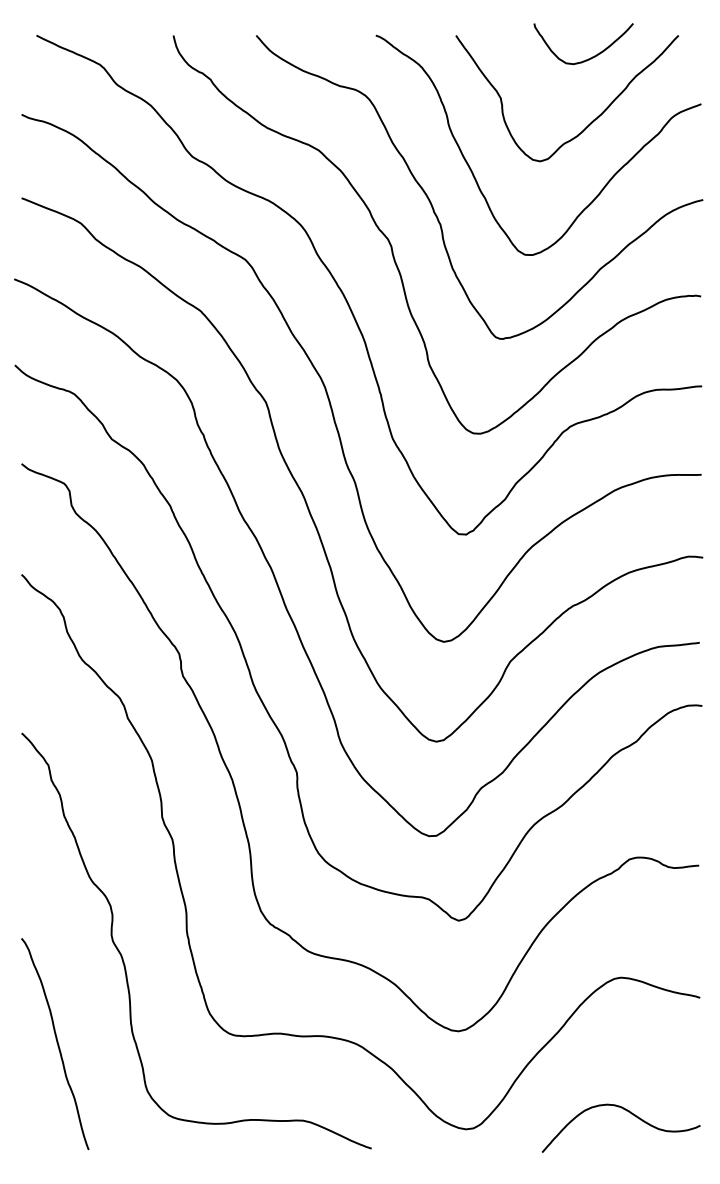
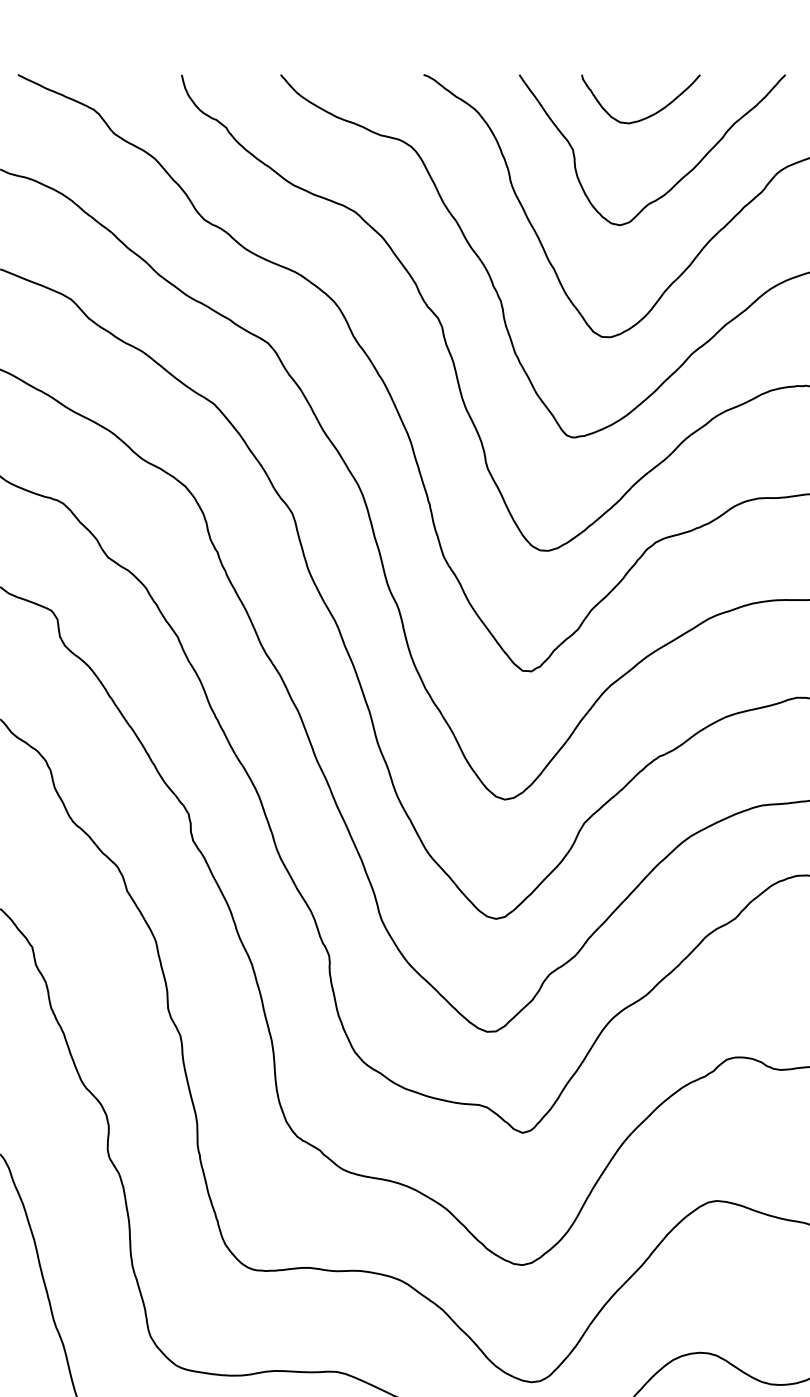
curve: (590, 57) -> (649, 115), moved

